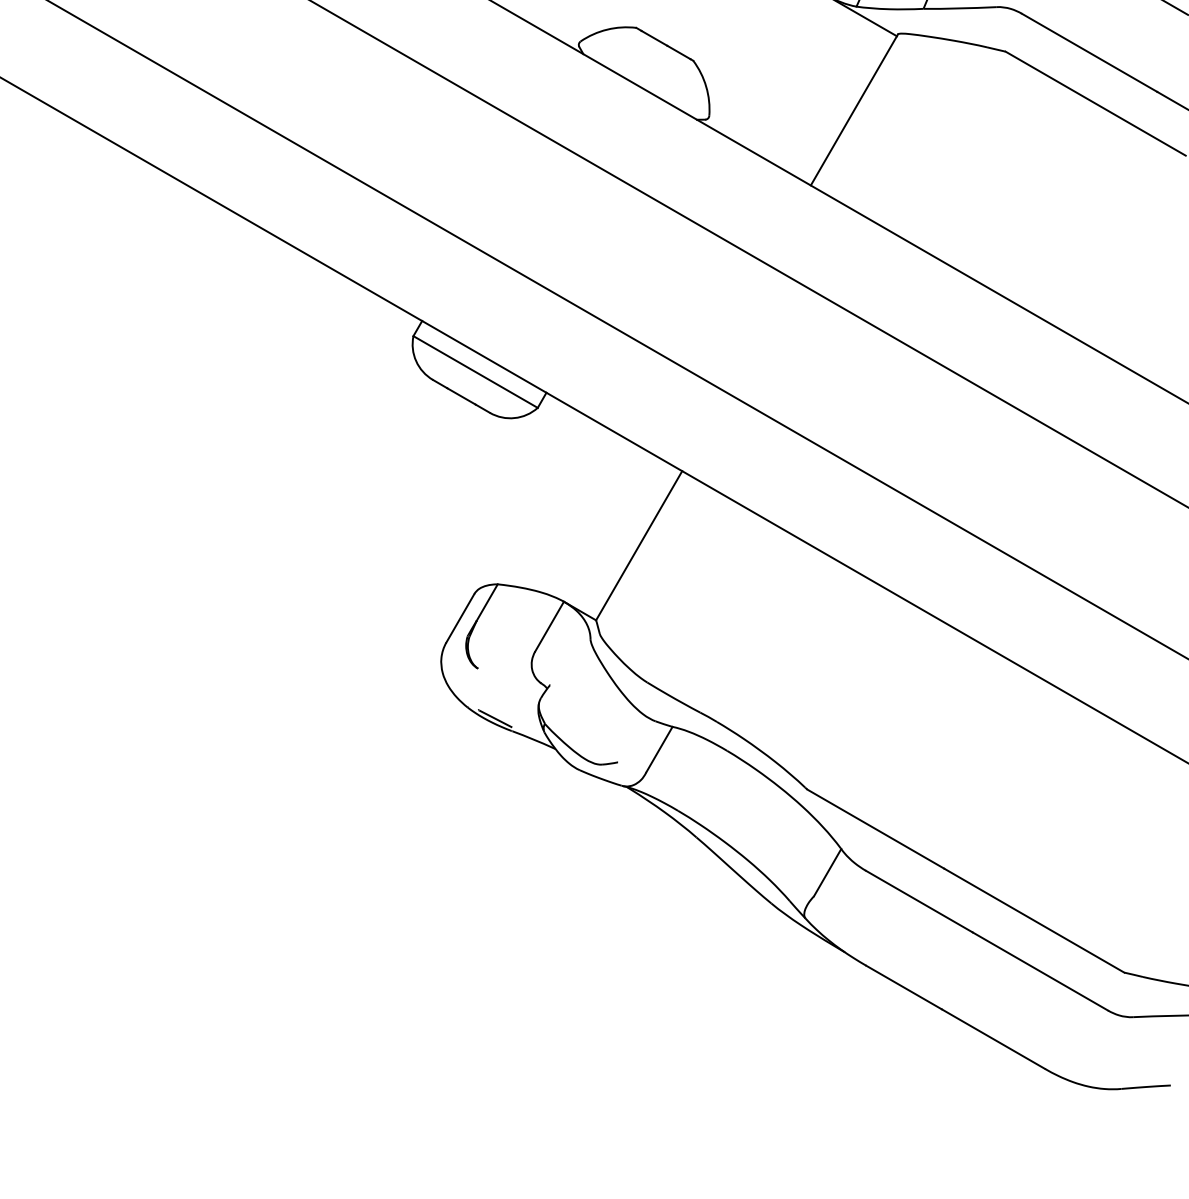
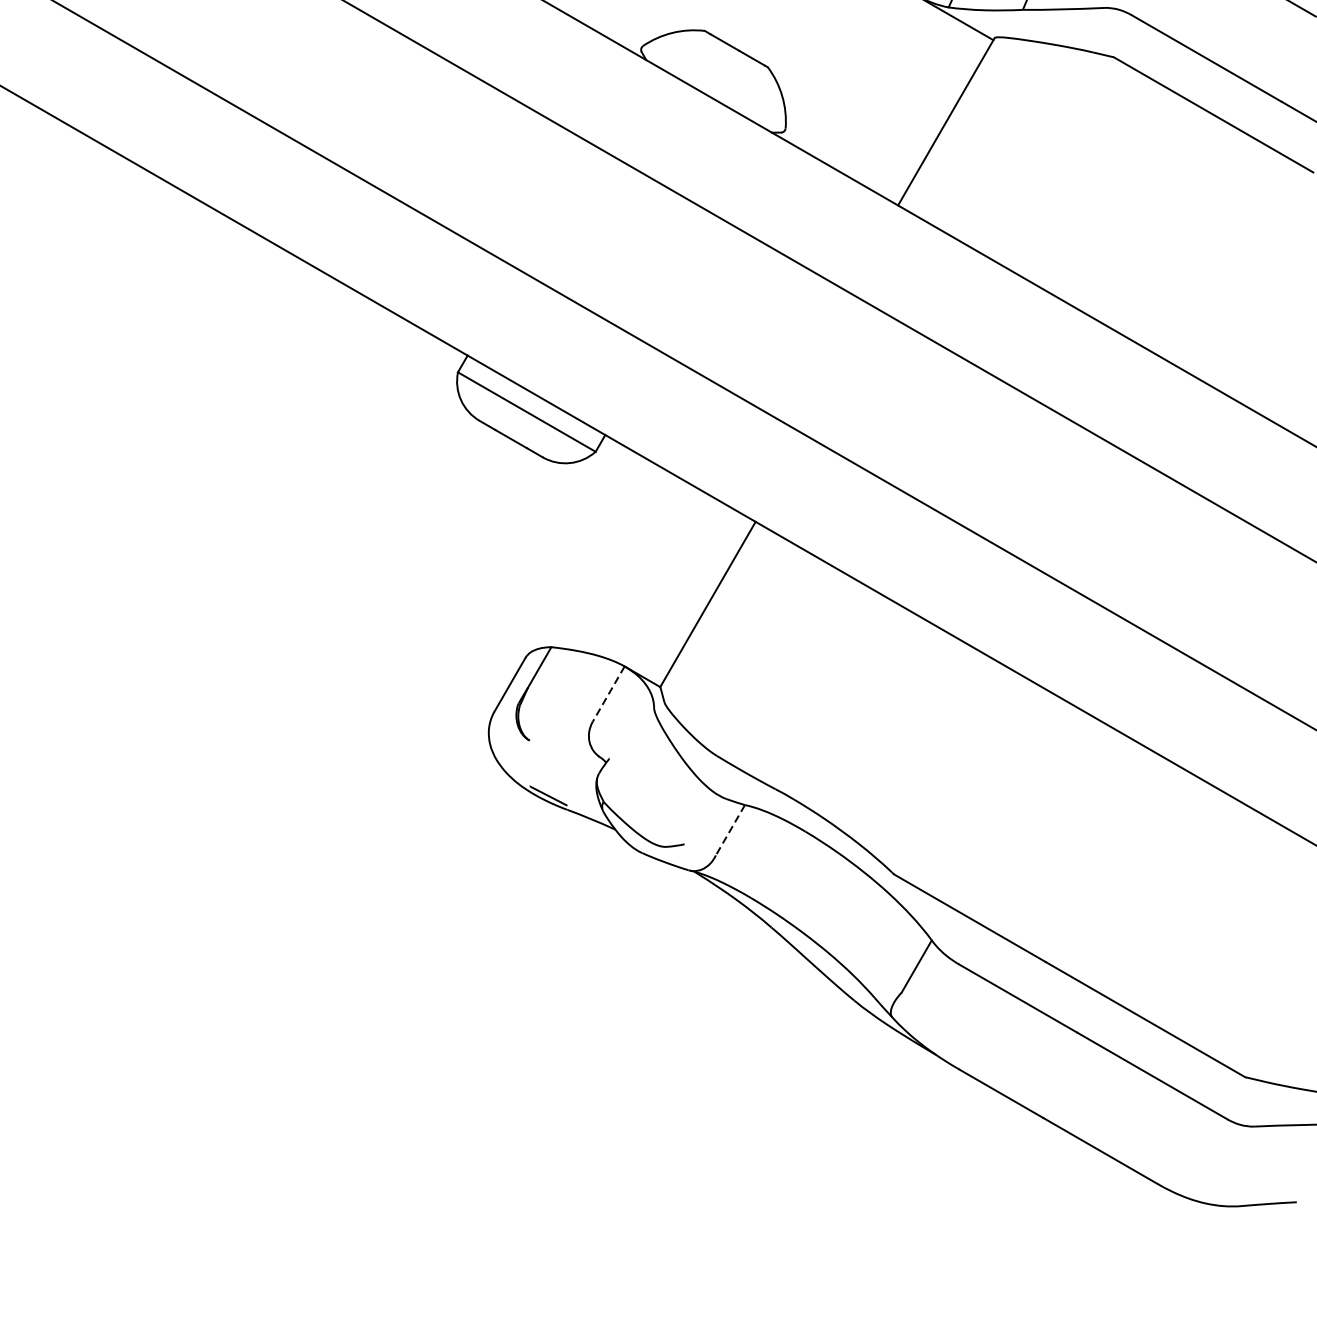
line: (549, 626) -> (608, 693), solid -> dashed
line: (659, 750) -> (730, 831), solid -> dashed

